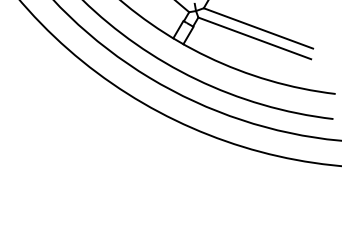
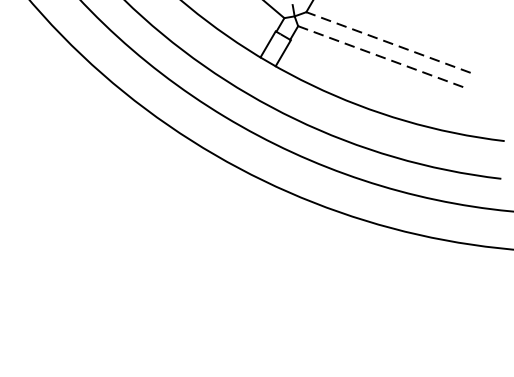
line: (257, 28) -> (387, 42), solid -> dashed
line: (255, 38) -> (384, 57), solid -> dashed

